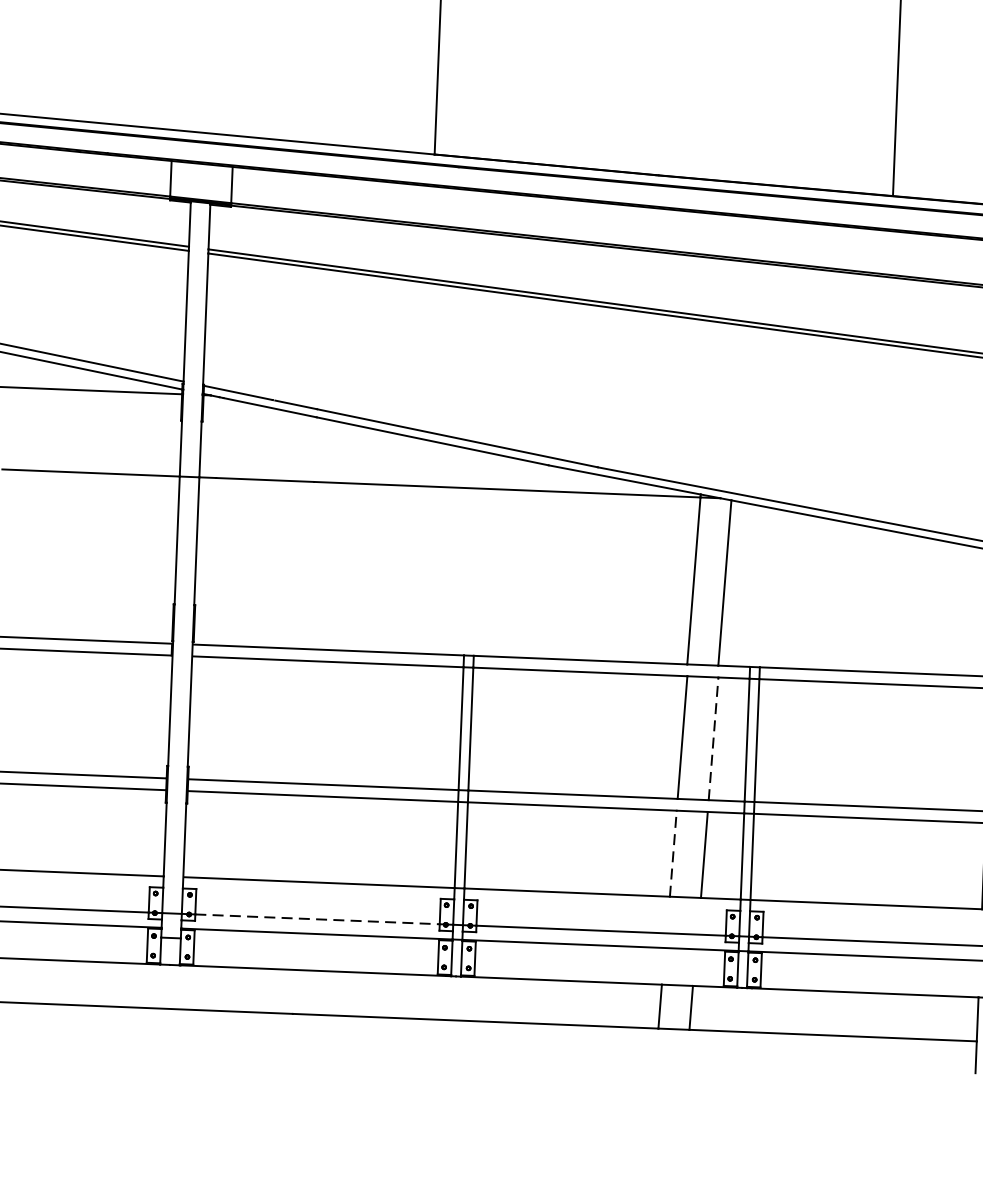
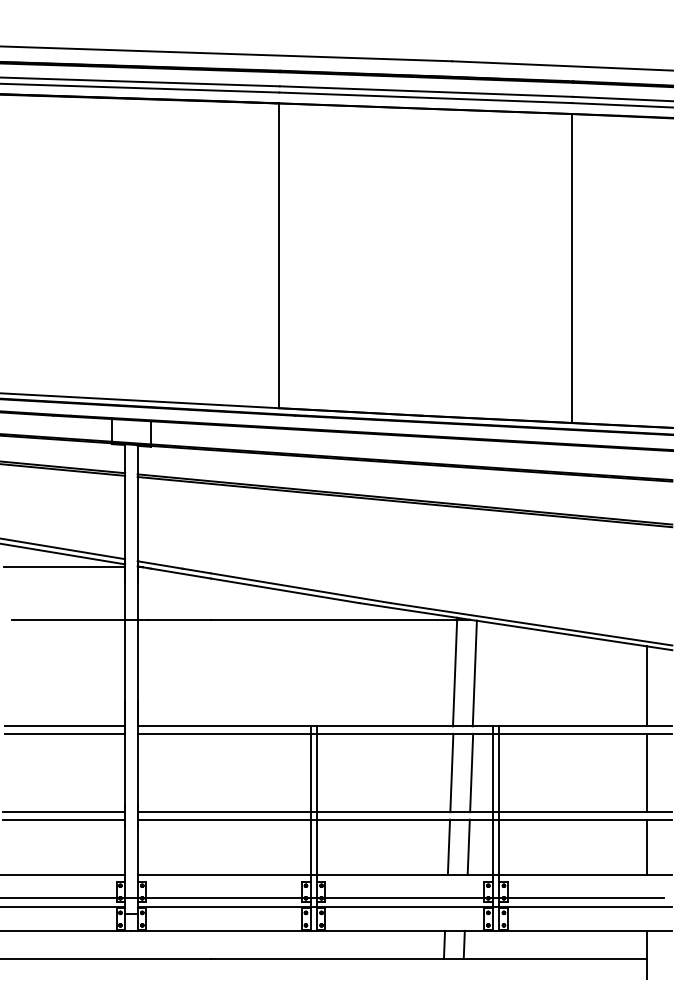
line: (713, 737) -> (471, 772), dashed -> solid
line: (672, 852) -> (448, 846), dashed -> solid
line: (318, 920) -> (224, 898), dashed -> solid

